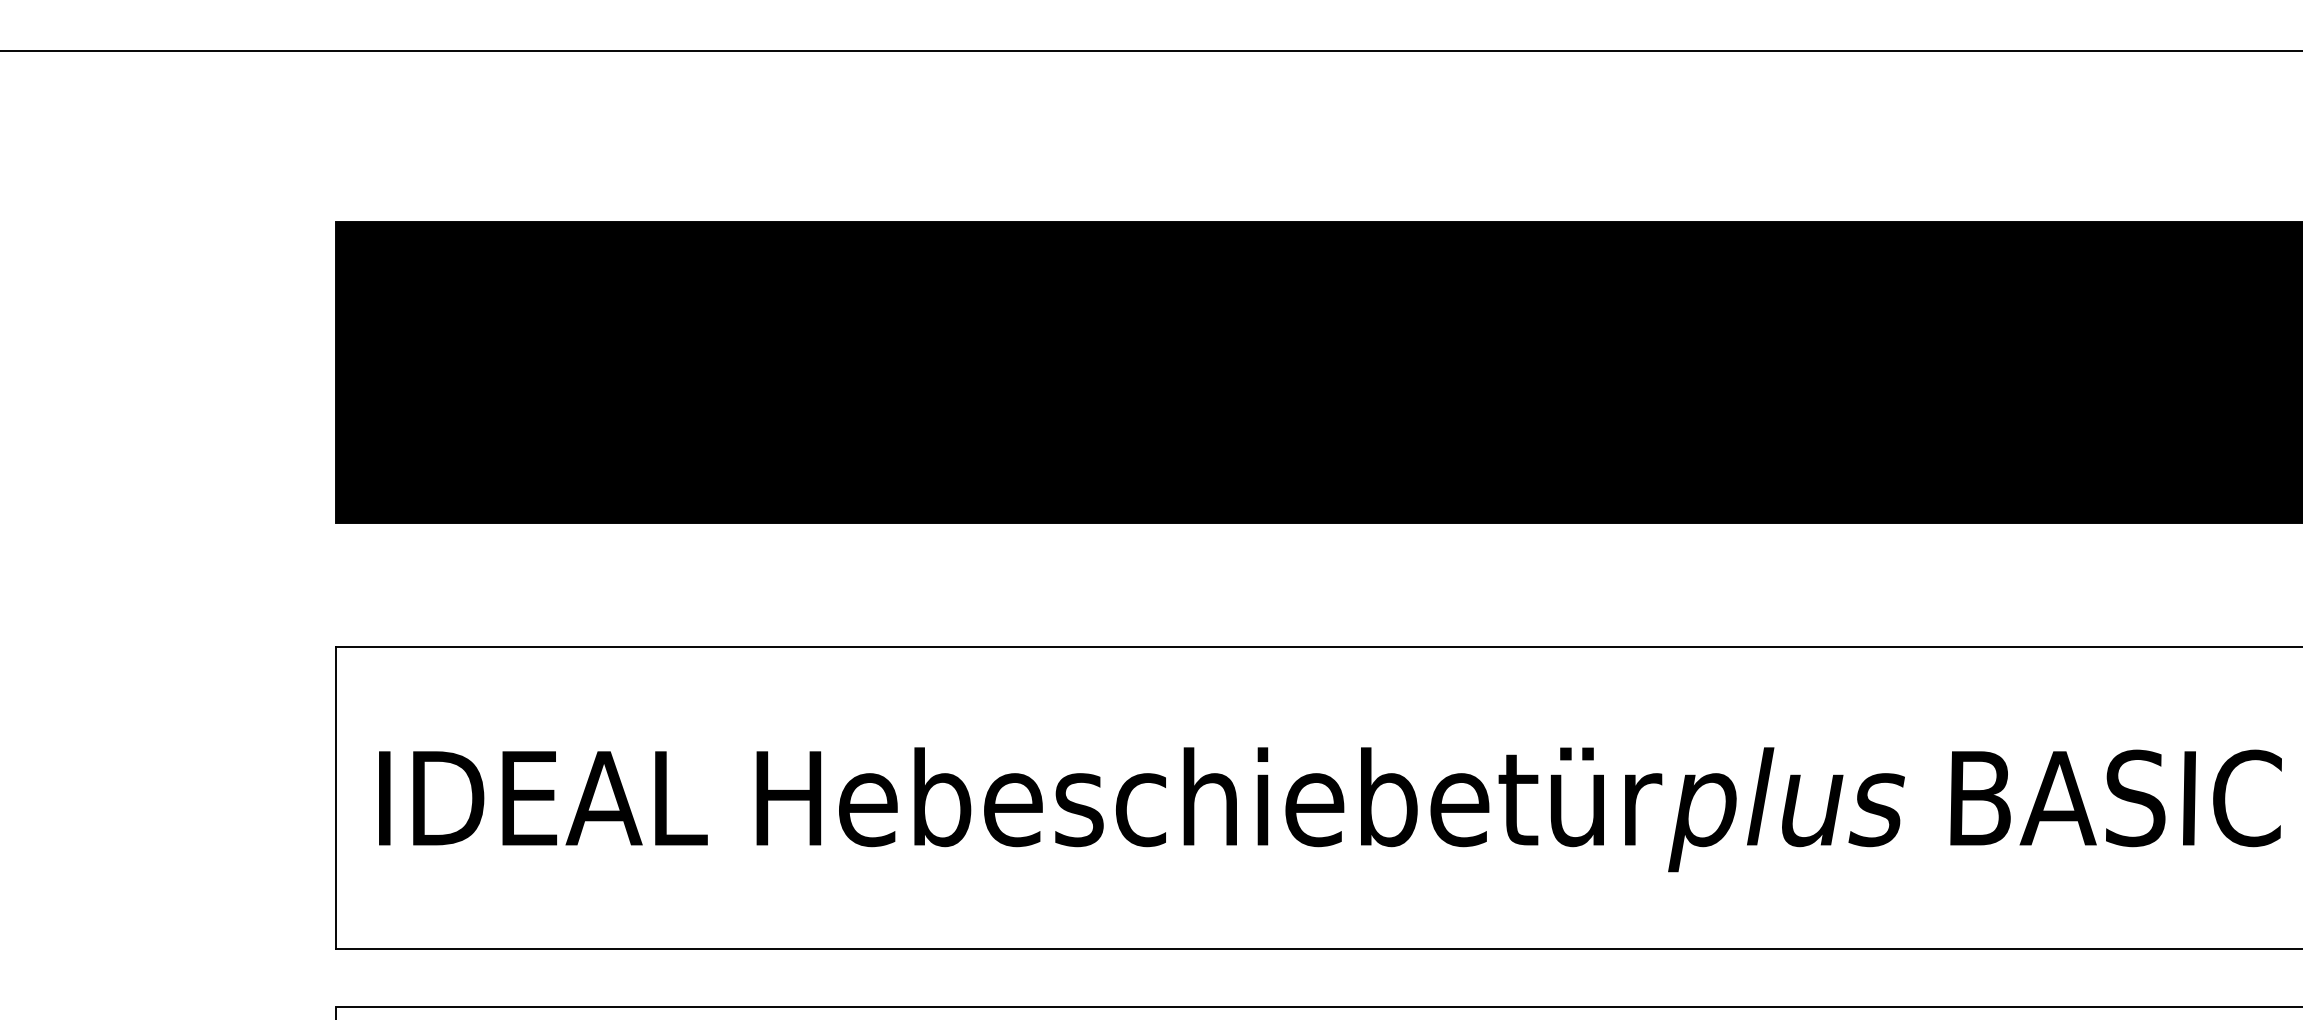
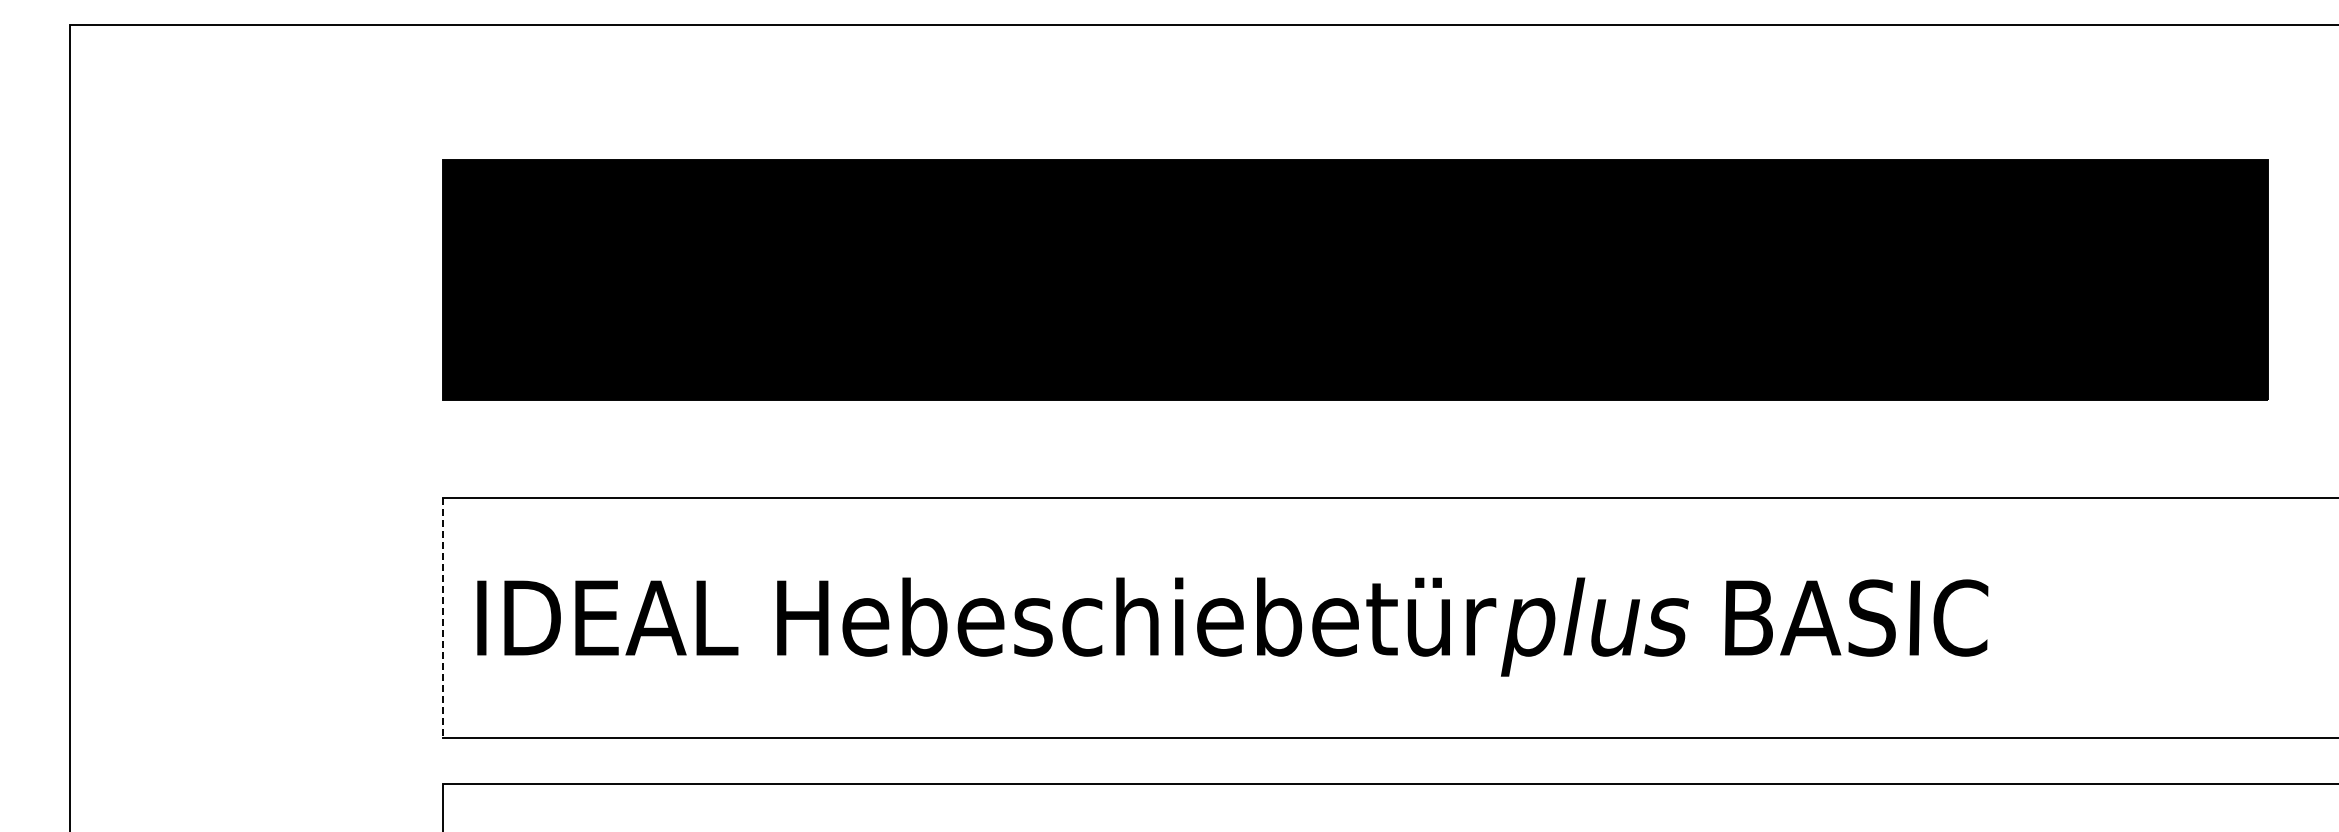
line: (336, 798) -> (443, 618), solid -> dashed

